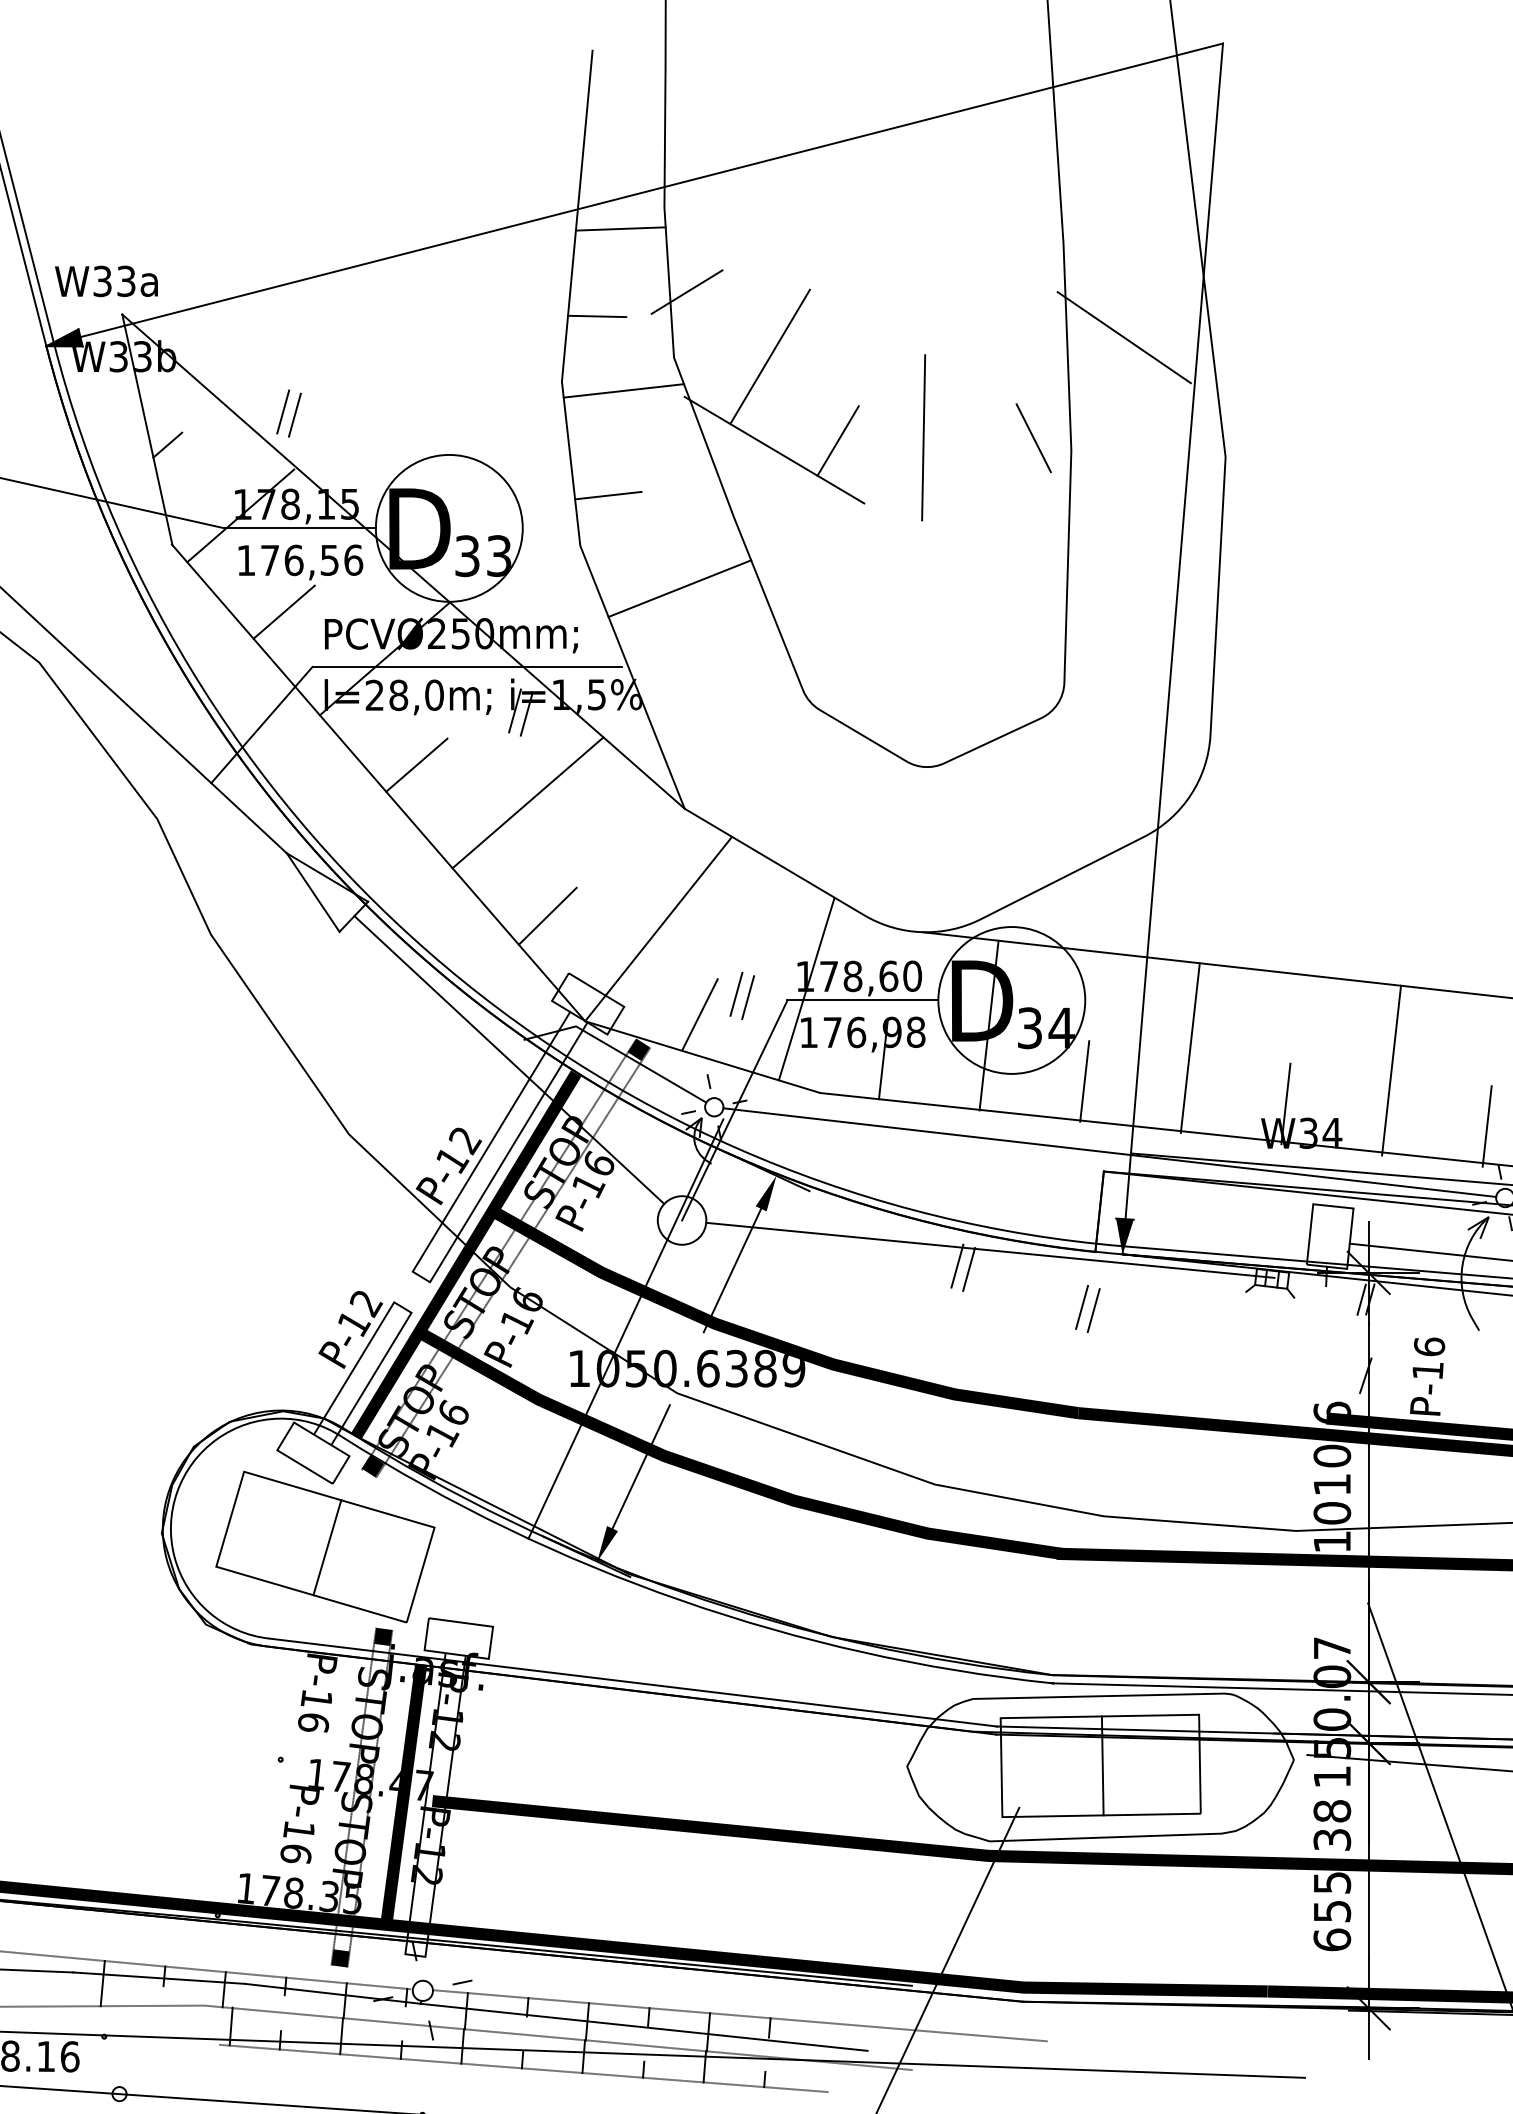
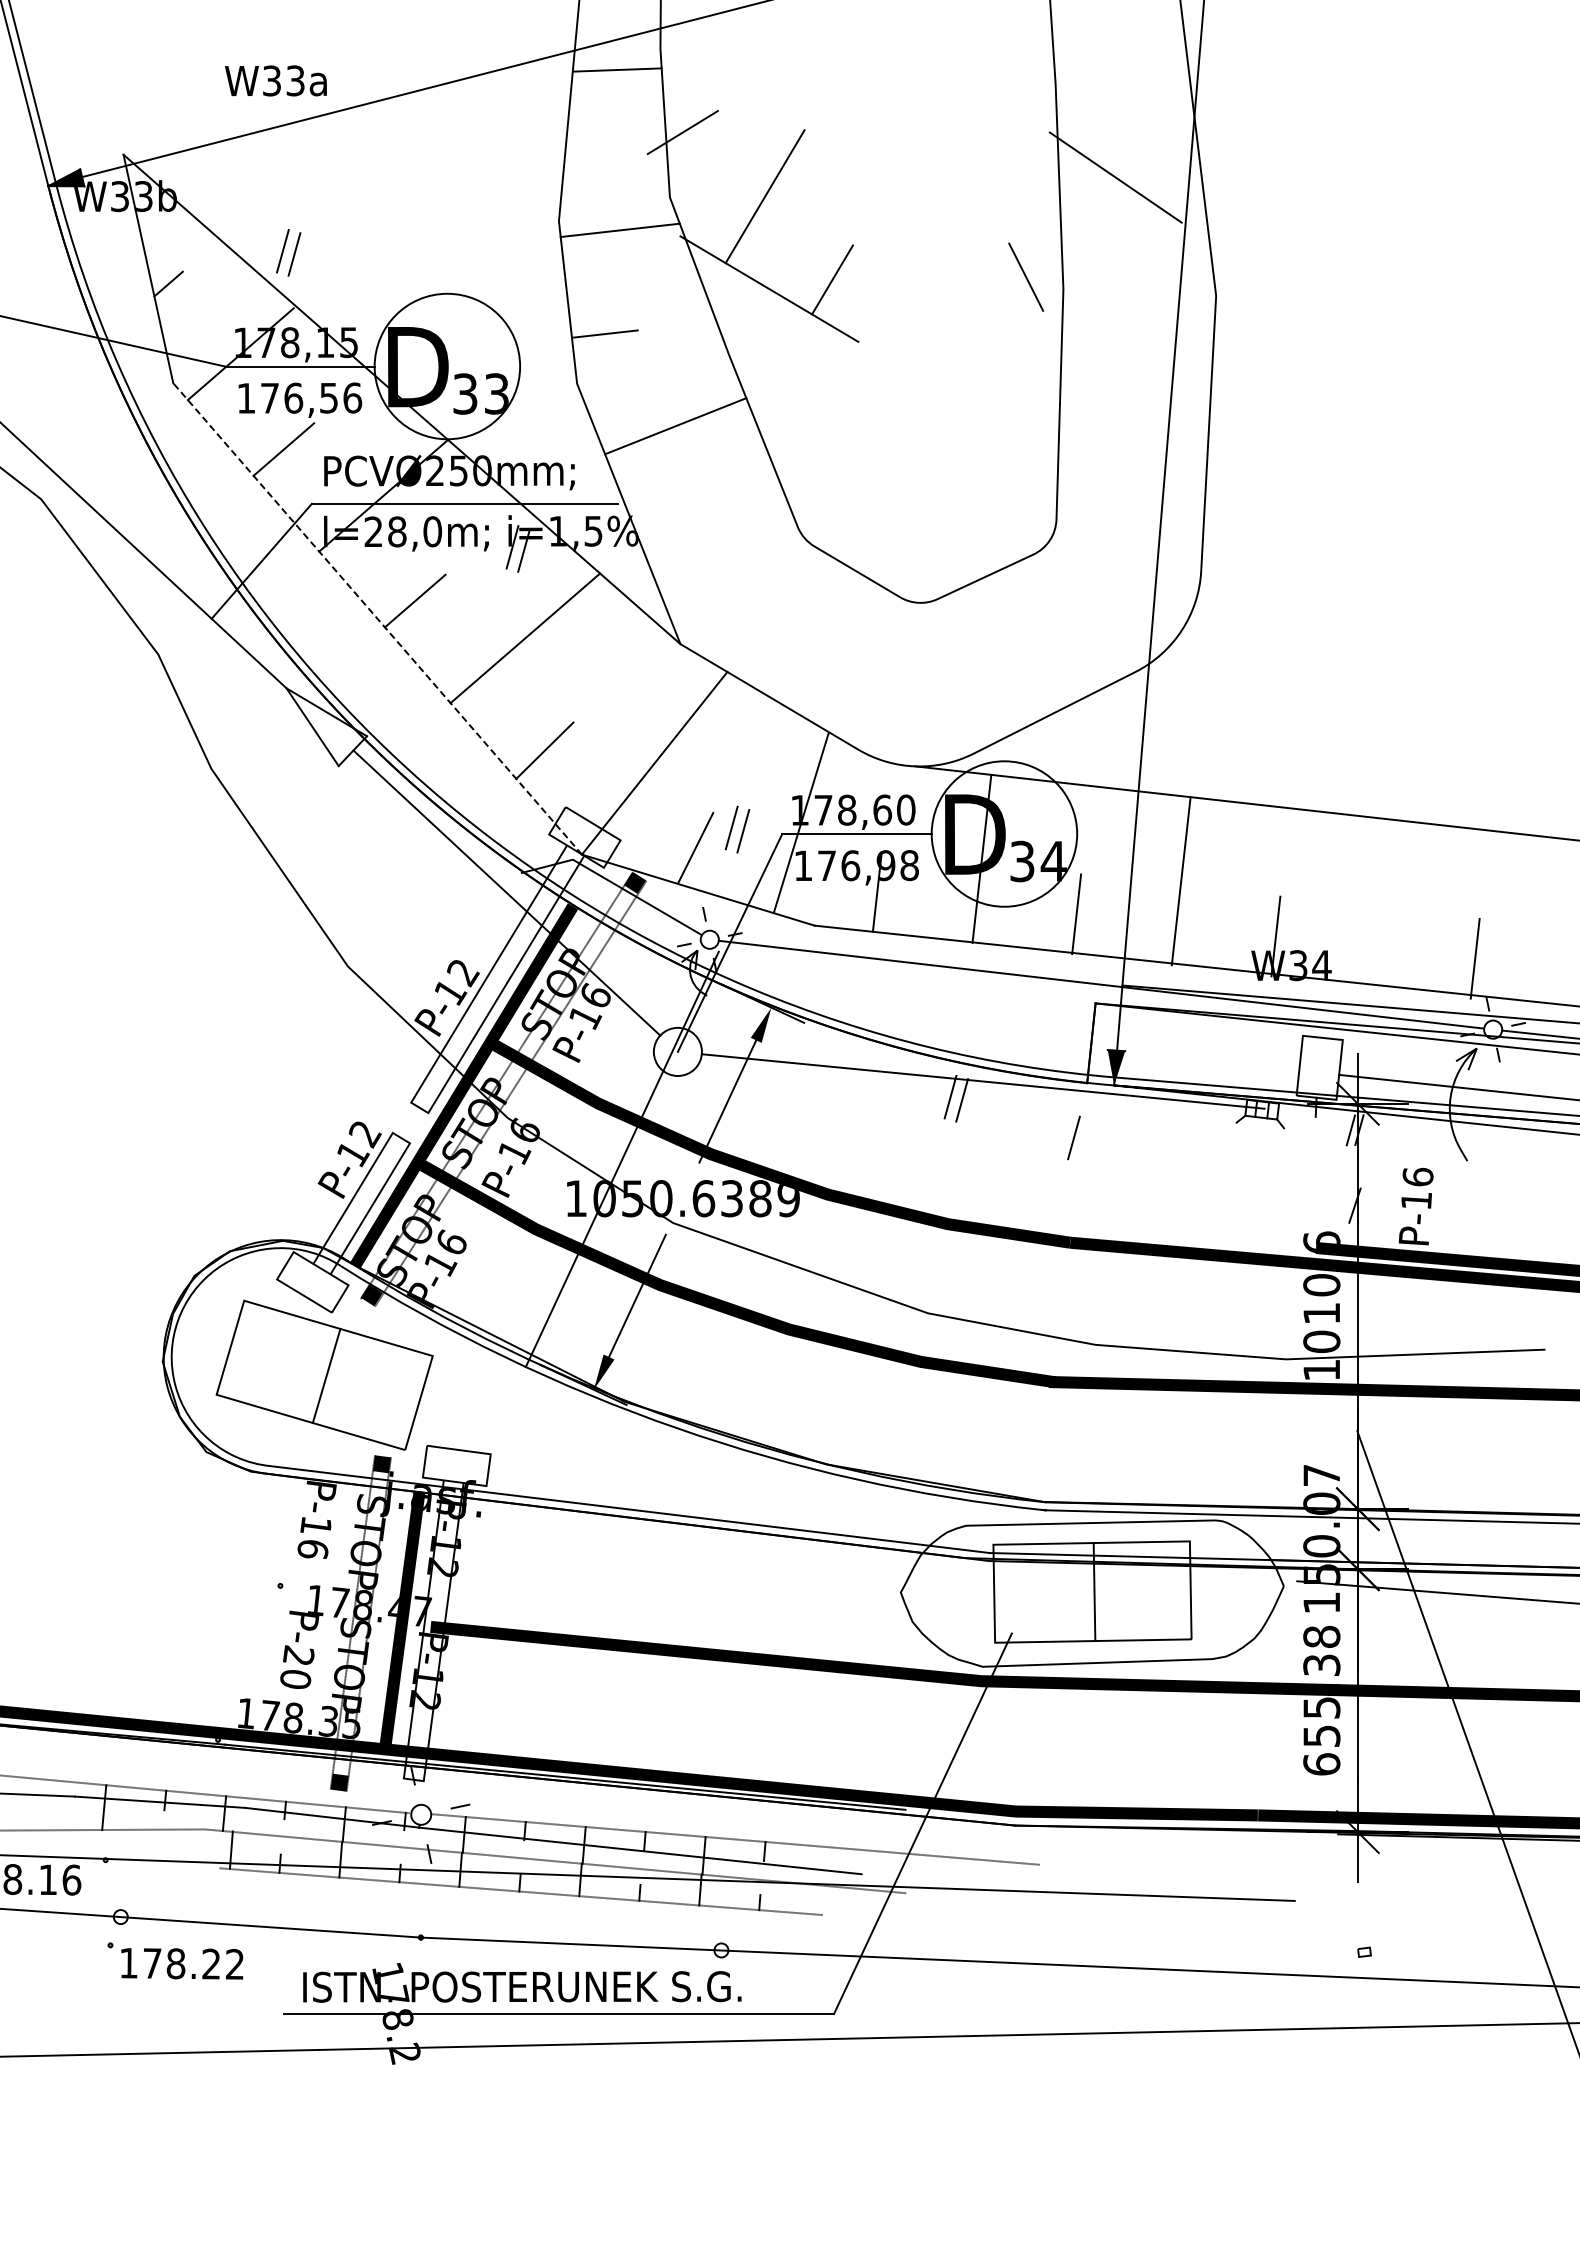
text: (106, 280) -> (275, 80), moved
line: (596, 316) -> (593, 156), removed
line: (923, 437) -> (916, 276), removed
line: (377, 782) -> (376, 618), solid -> dashed
line: (1391, 1070) -> (1380, 903), removed
line: (1093, 1309) -> (1085, 1140), removed
text: (297, 1841) -> (297, 1666), P-16 -> P-20

